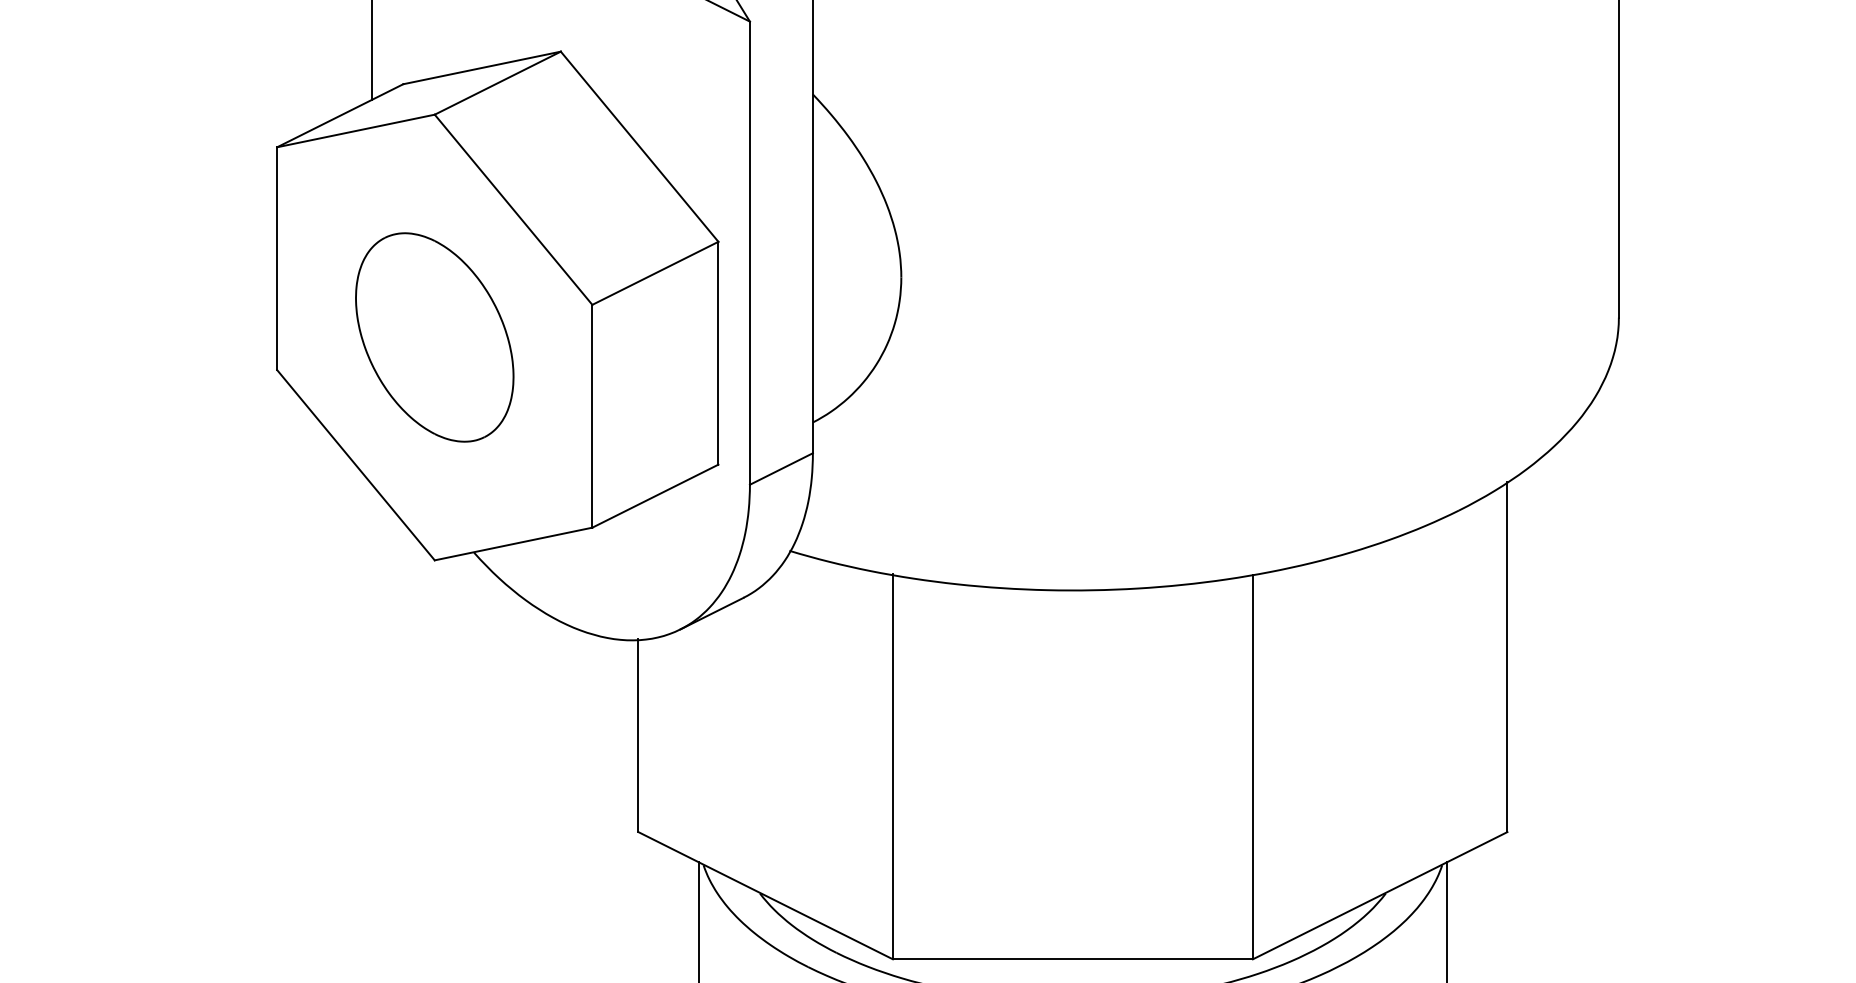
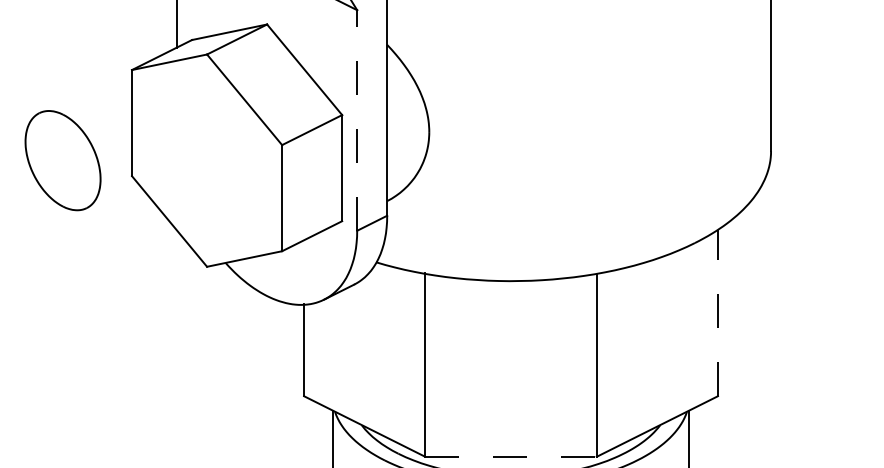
line: (750, 253) -> (357, 120), solid -> dashed
part: (433, 337) -> (62, 160), moved
line: (1506, 656) -> (717, 312), solid -> dashed
line: (1073, 958) -> (511, 456), solid -> dashed

